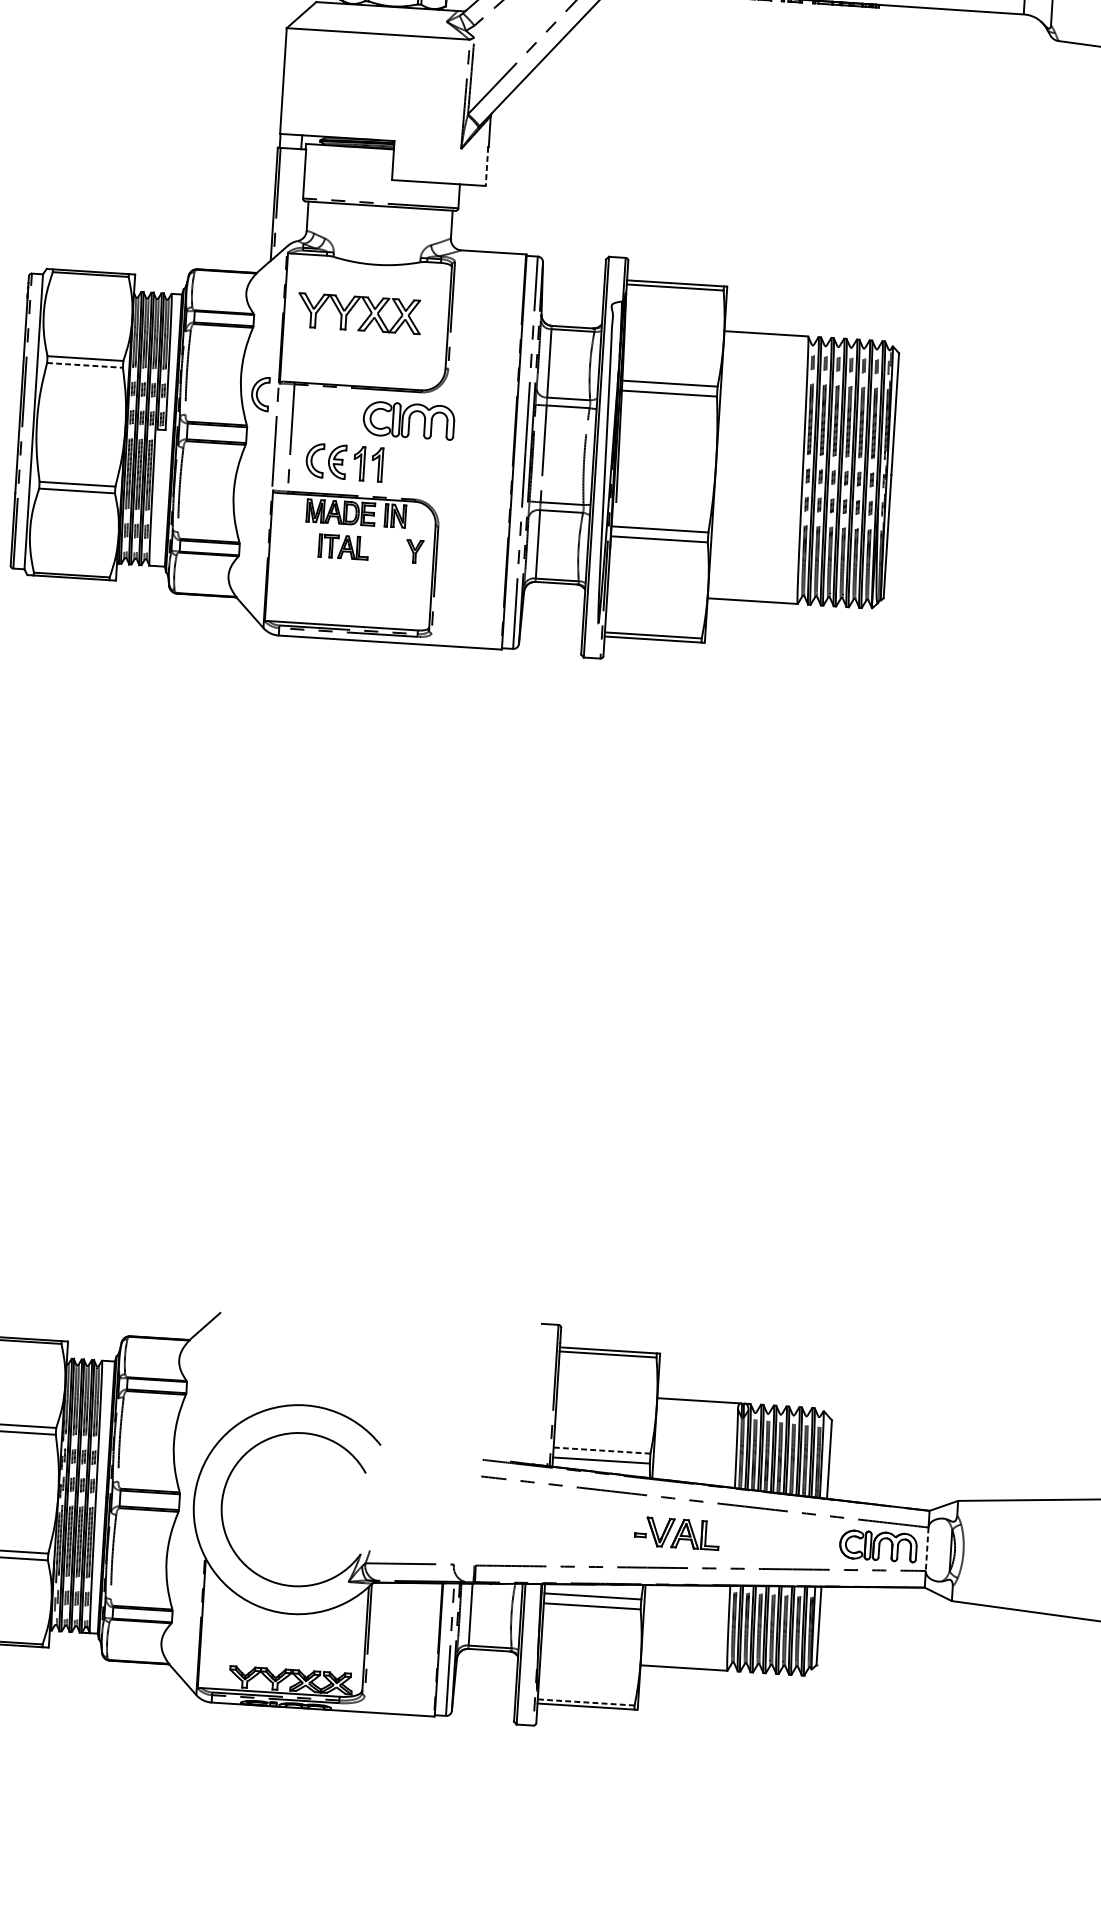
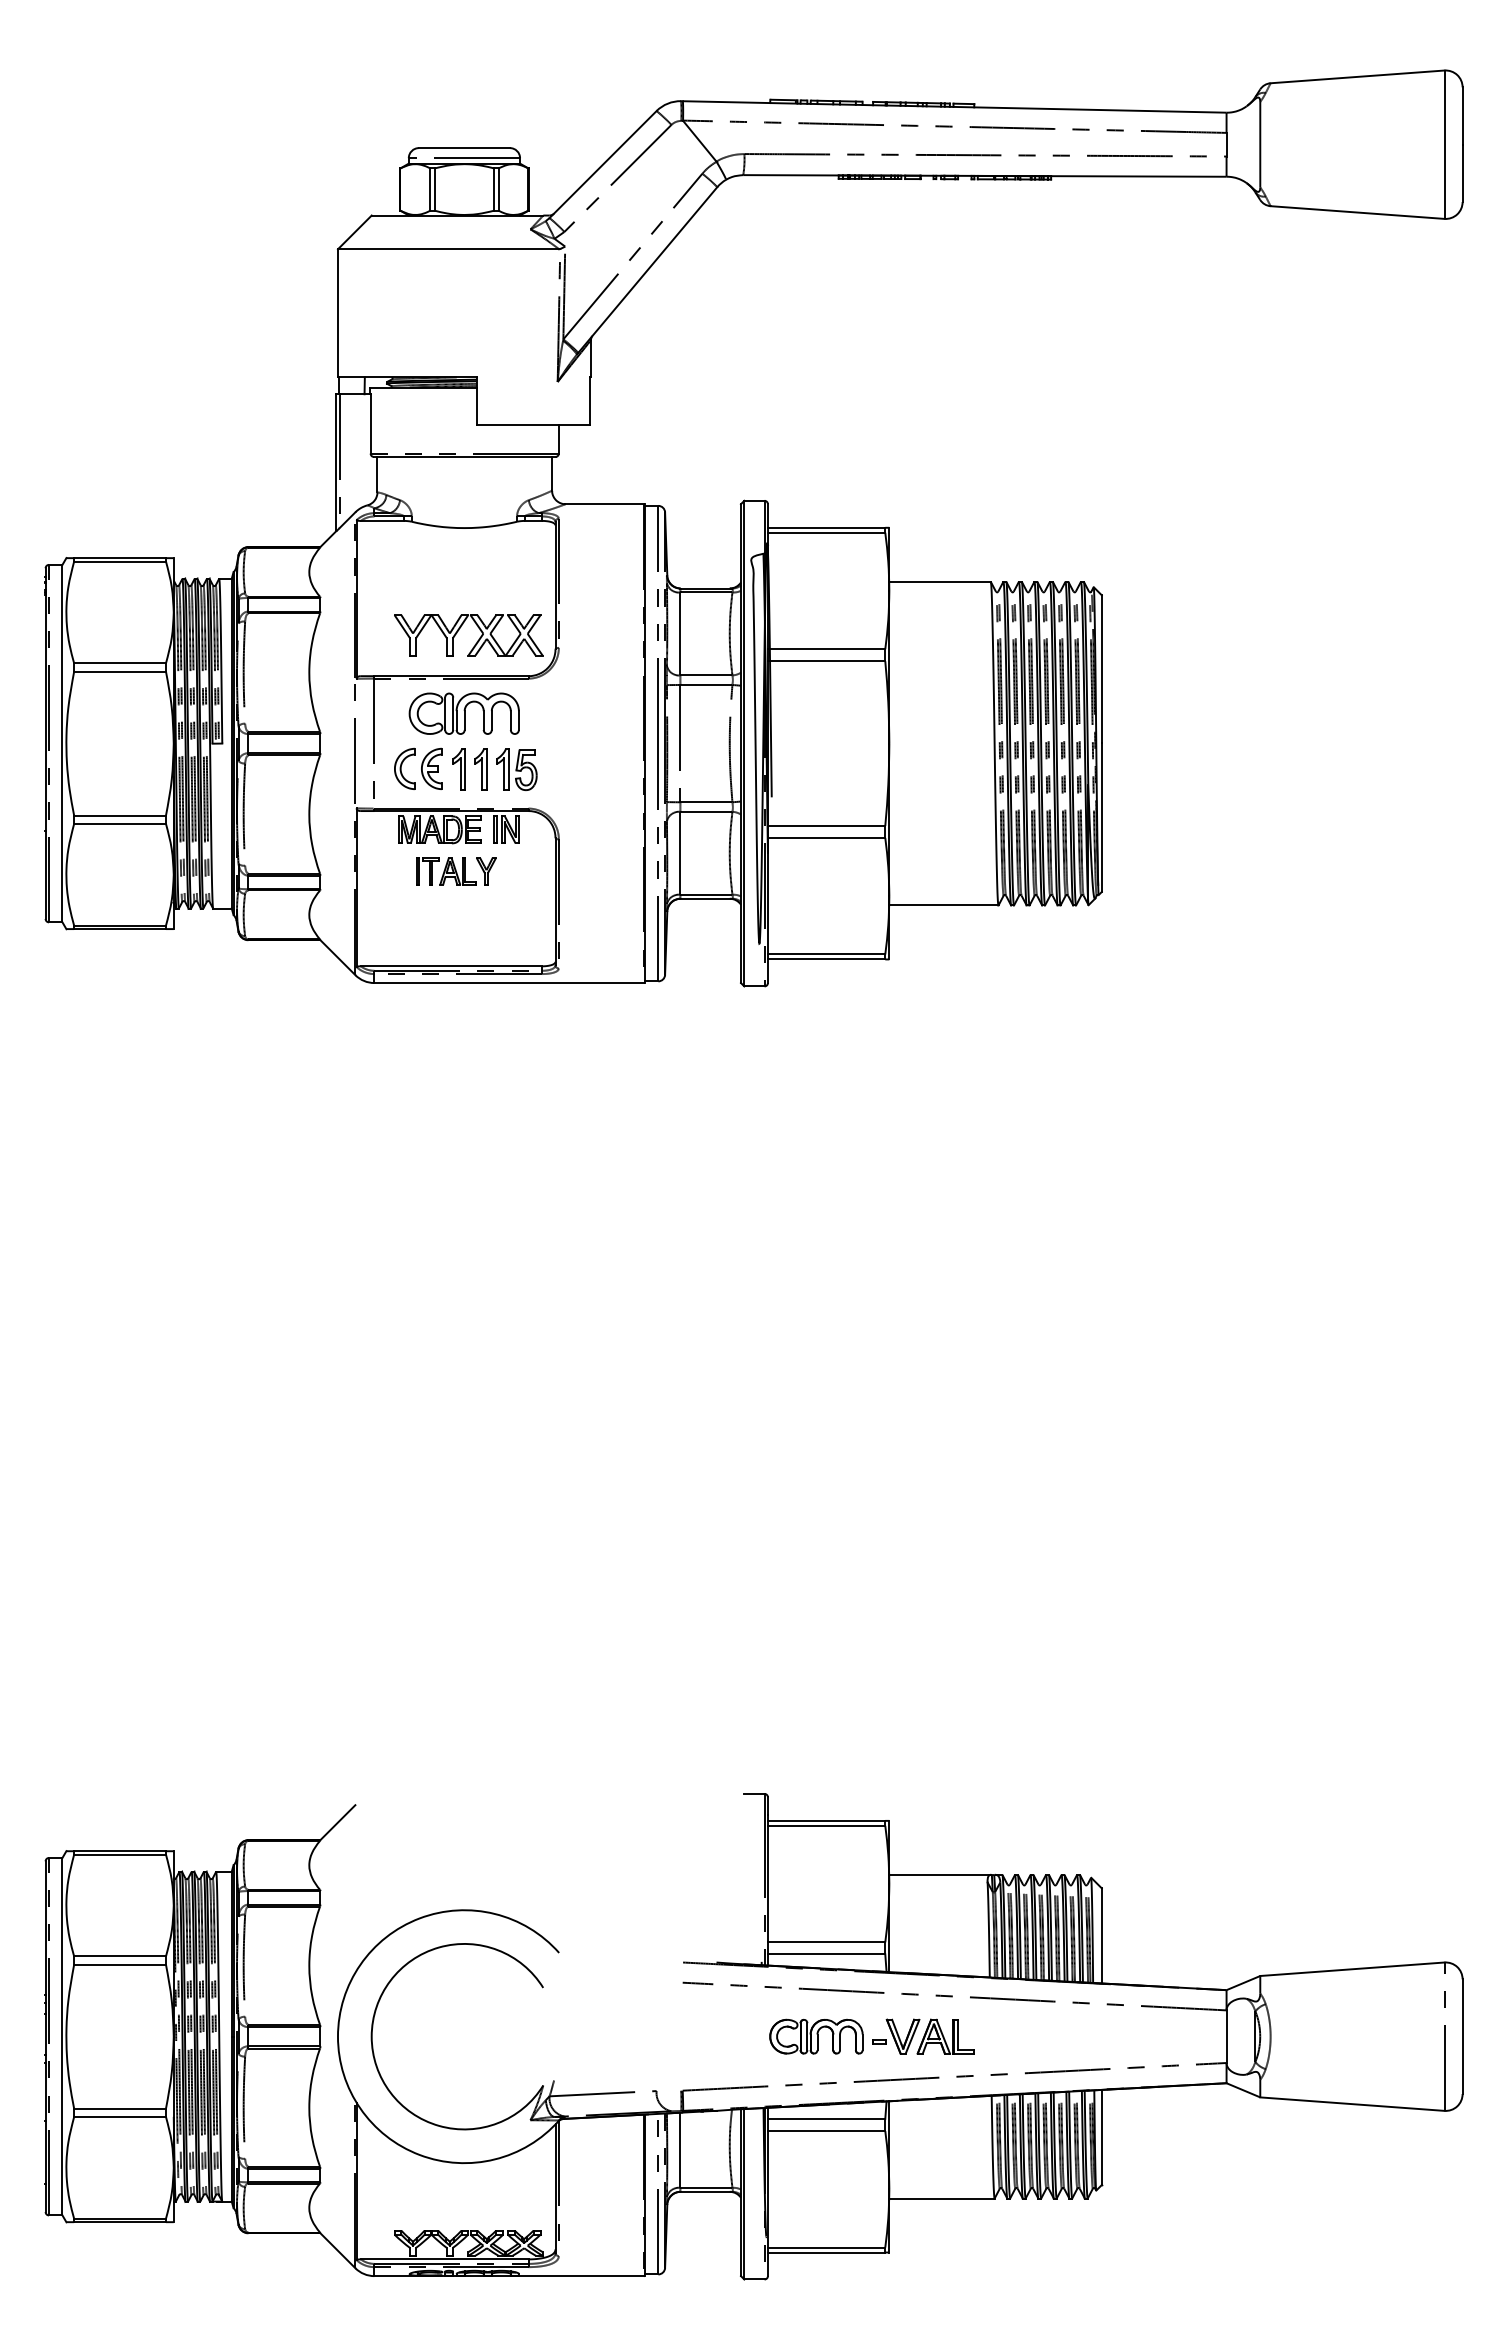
line: (487, 166) -> (590, 401), dashed -> solid
part: (352, 309) -> (459, 630), moved
line: (85, 365) -> (120, 671), dashed -> solid
part: (260, 393) -> (333, 692), removed
part: (408, 420) -> (463, 713), moved
part: (407, 466) -> (516, 769), added
part: (414, 551) -> (486, 871), moved
line: (601, 1450) -> (826, 1942), dashed -> solid
part: (878, 1546) -> (816, 2036), moved
line: (927, 1549) -> (1226, 2037), dashed -> solid
line: (586, 1702) -> (826, 2247), dashed -> solid

